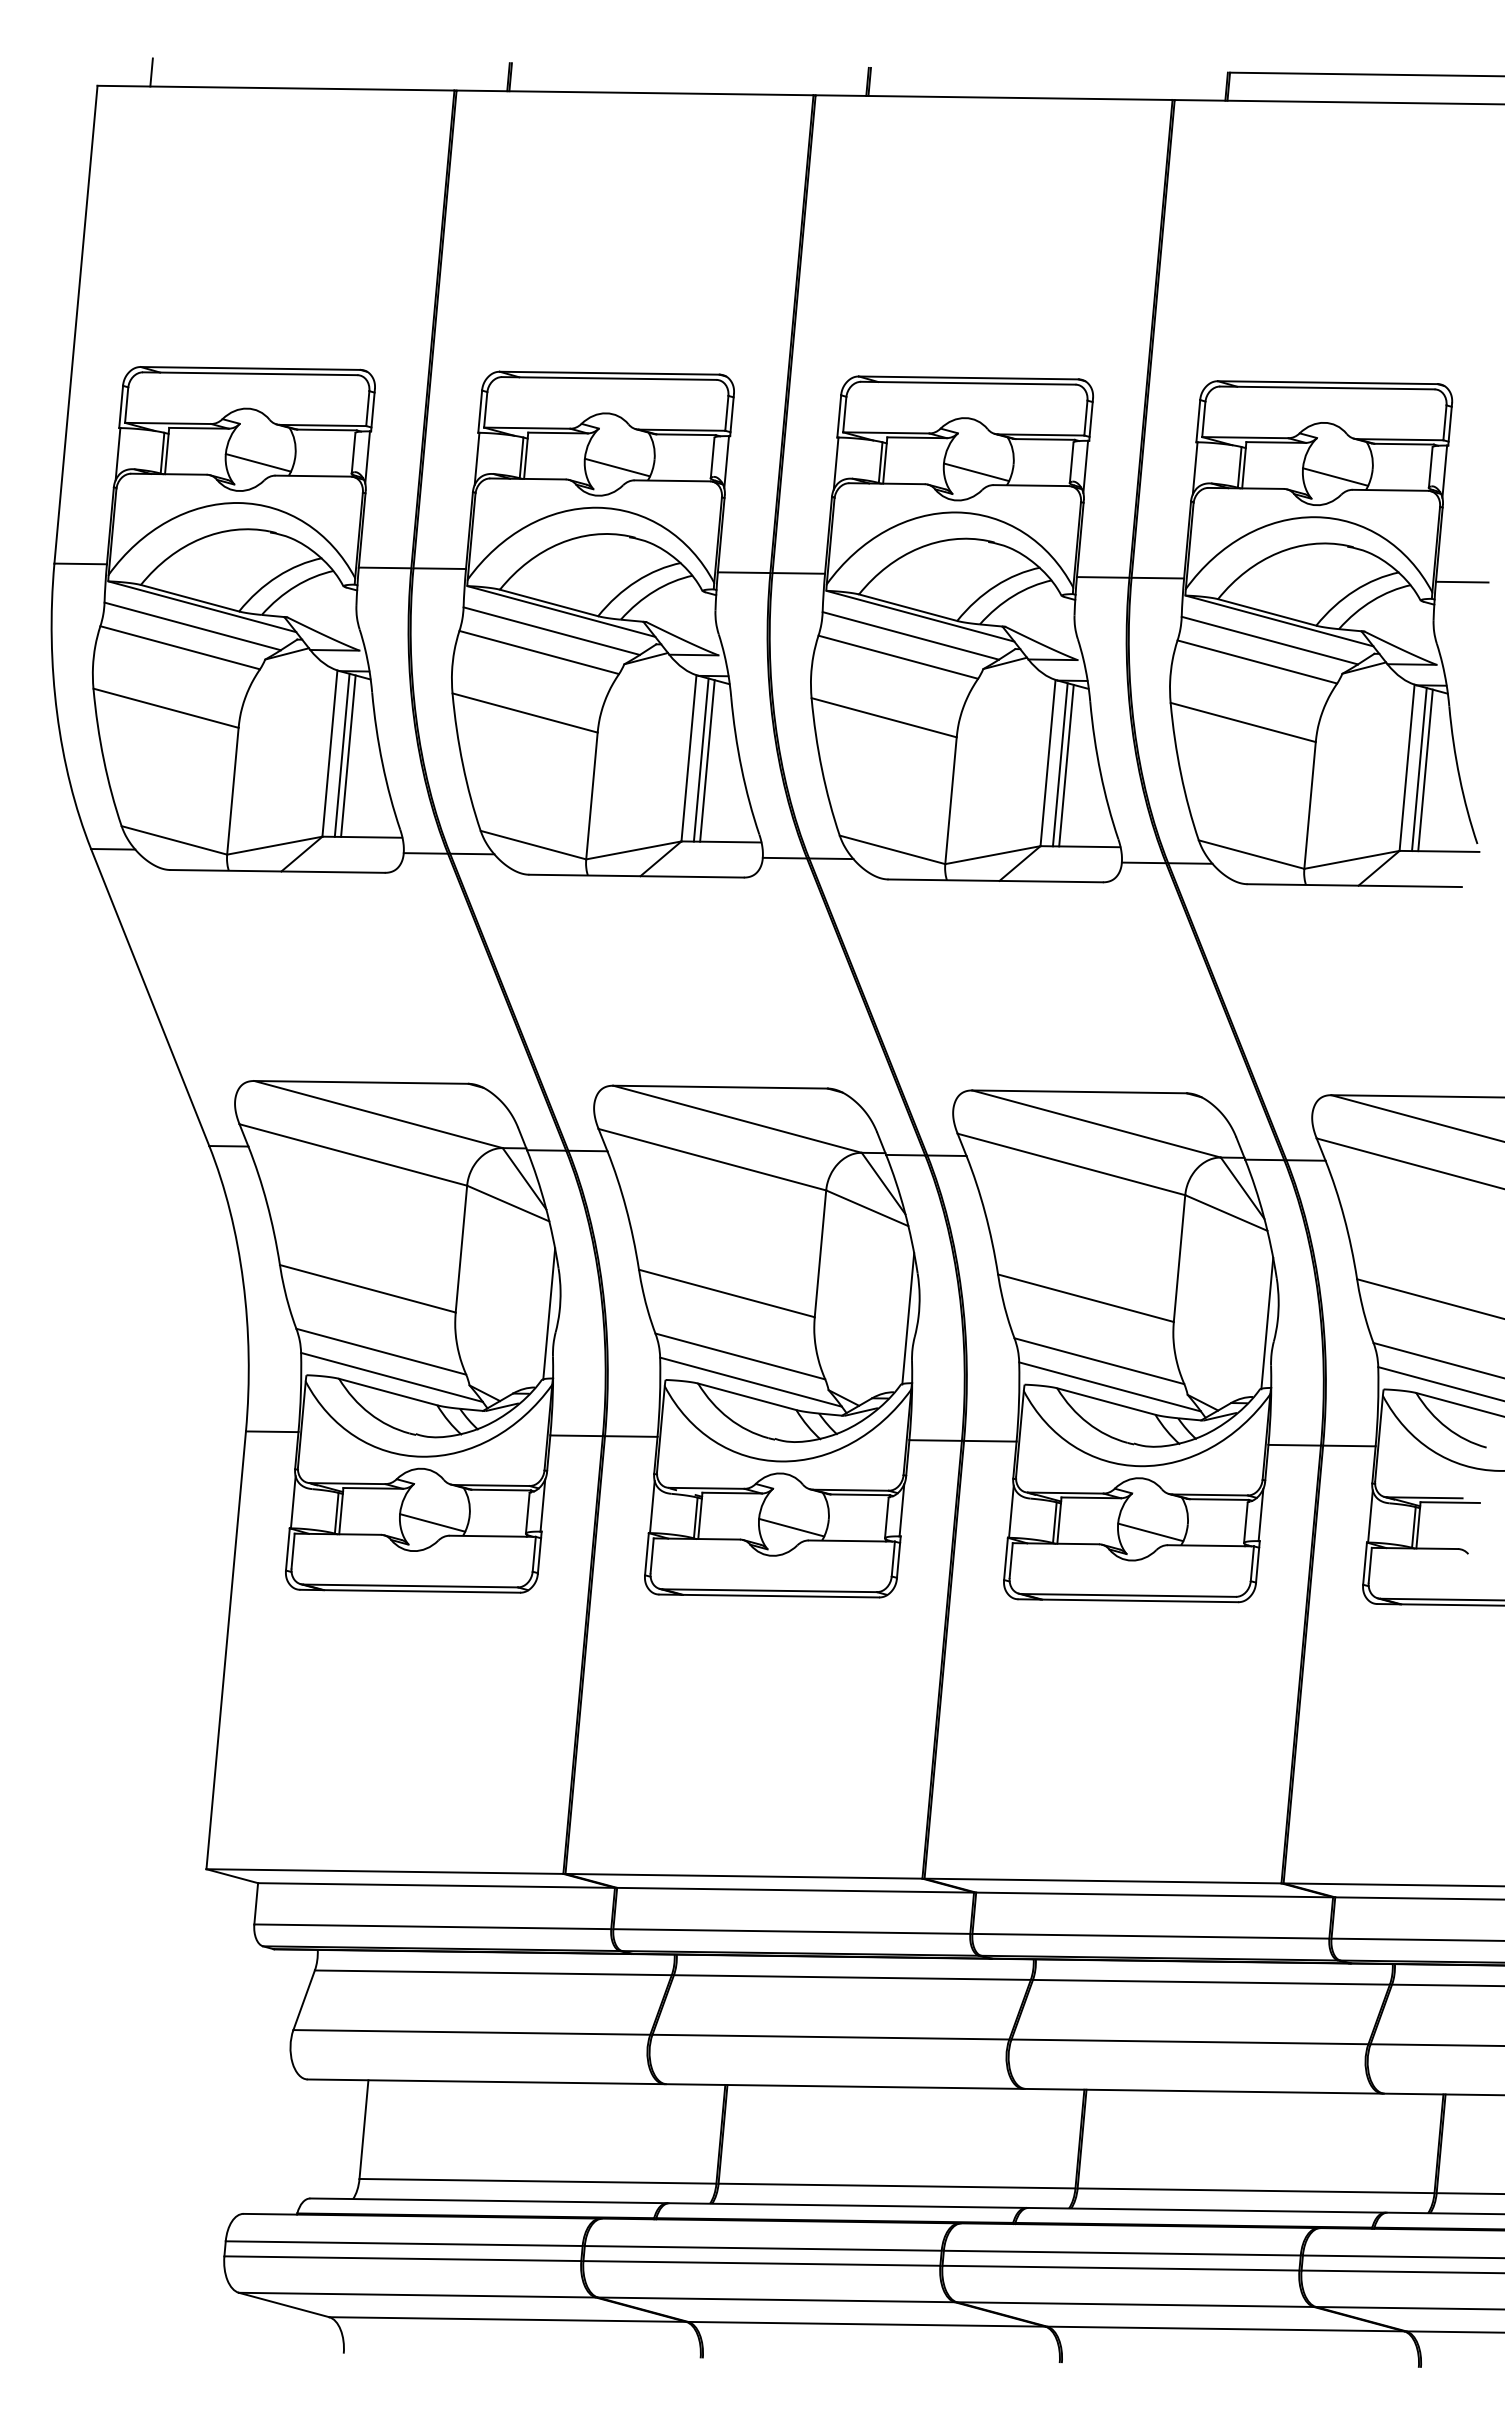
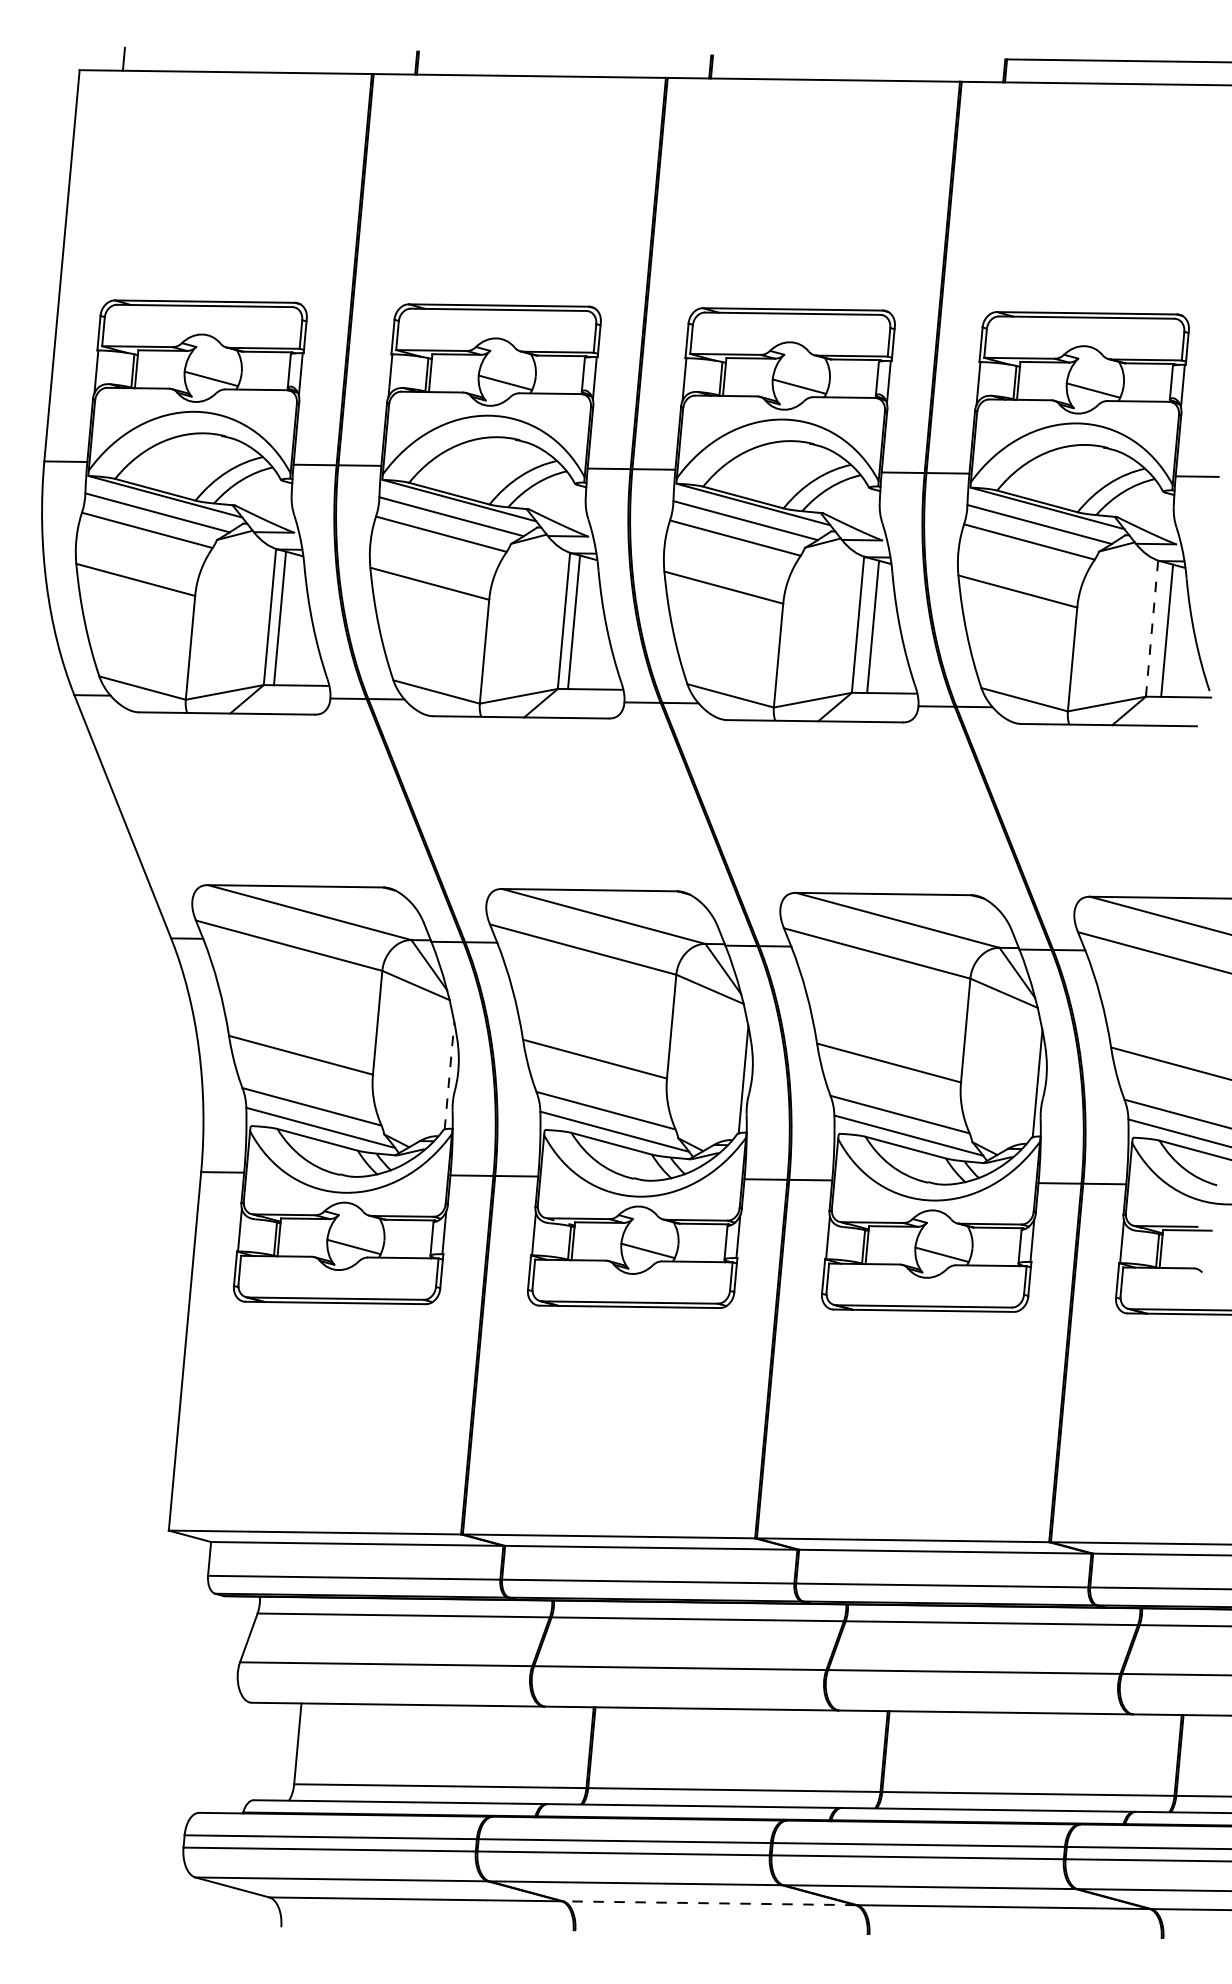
line: (348, 755) -> (285, 618), removed
line: (707, 760) -> (579, 622), removed
line: (1059, 764) -> (867, 625), removed
line: (1407, 767) -> (1152, 628), solid -> dashed
line: (1419, 769) -> (1162, 630), removed
line: (549, 1314) -> (449, 1076), solid -> dashed
line: (866, 2324) -> (709, 1903), solid -> dashed

